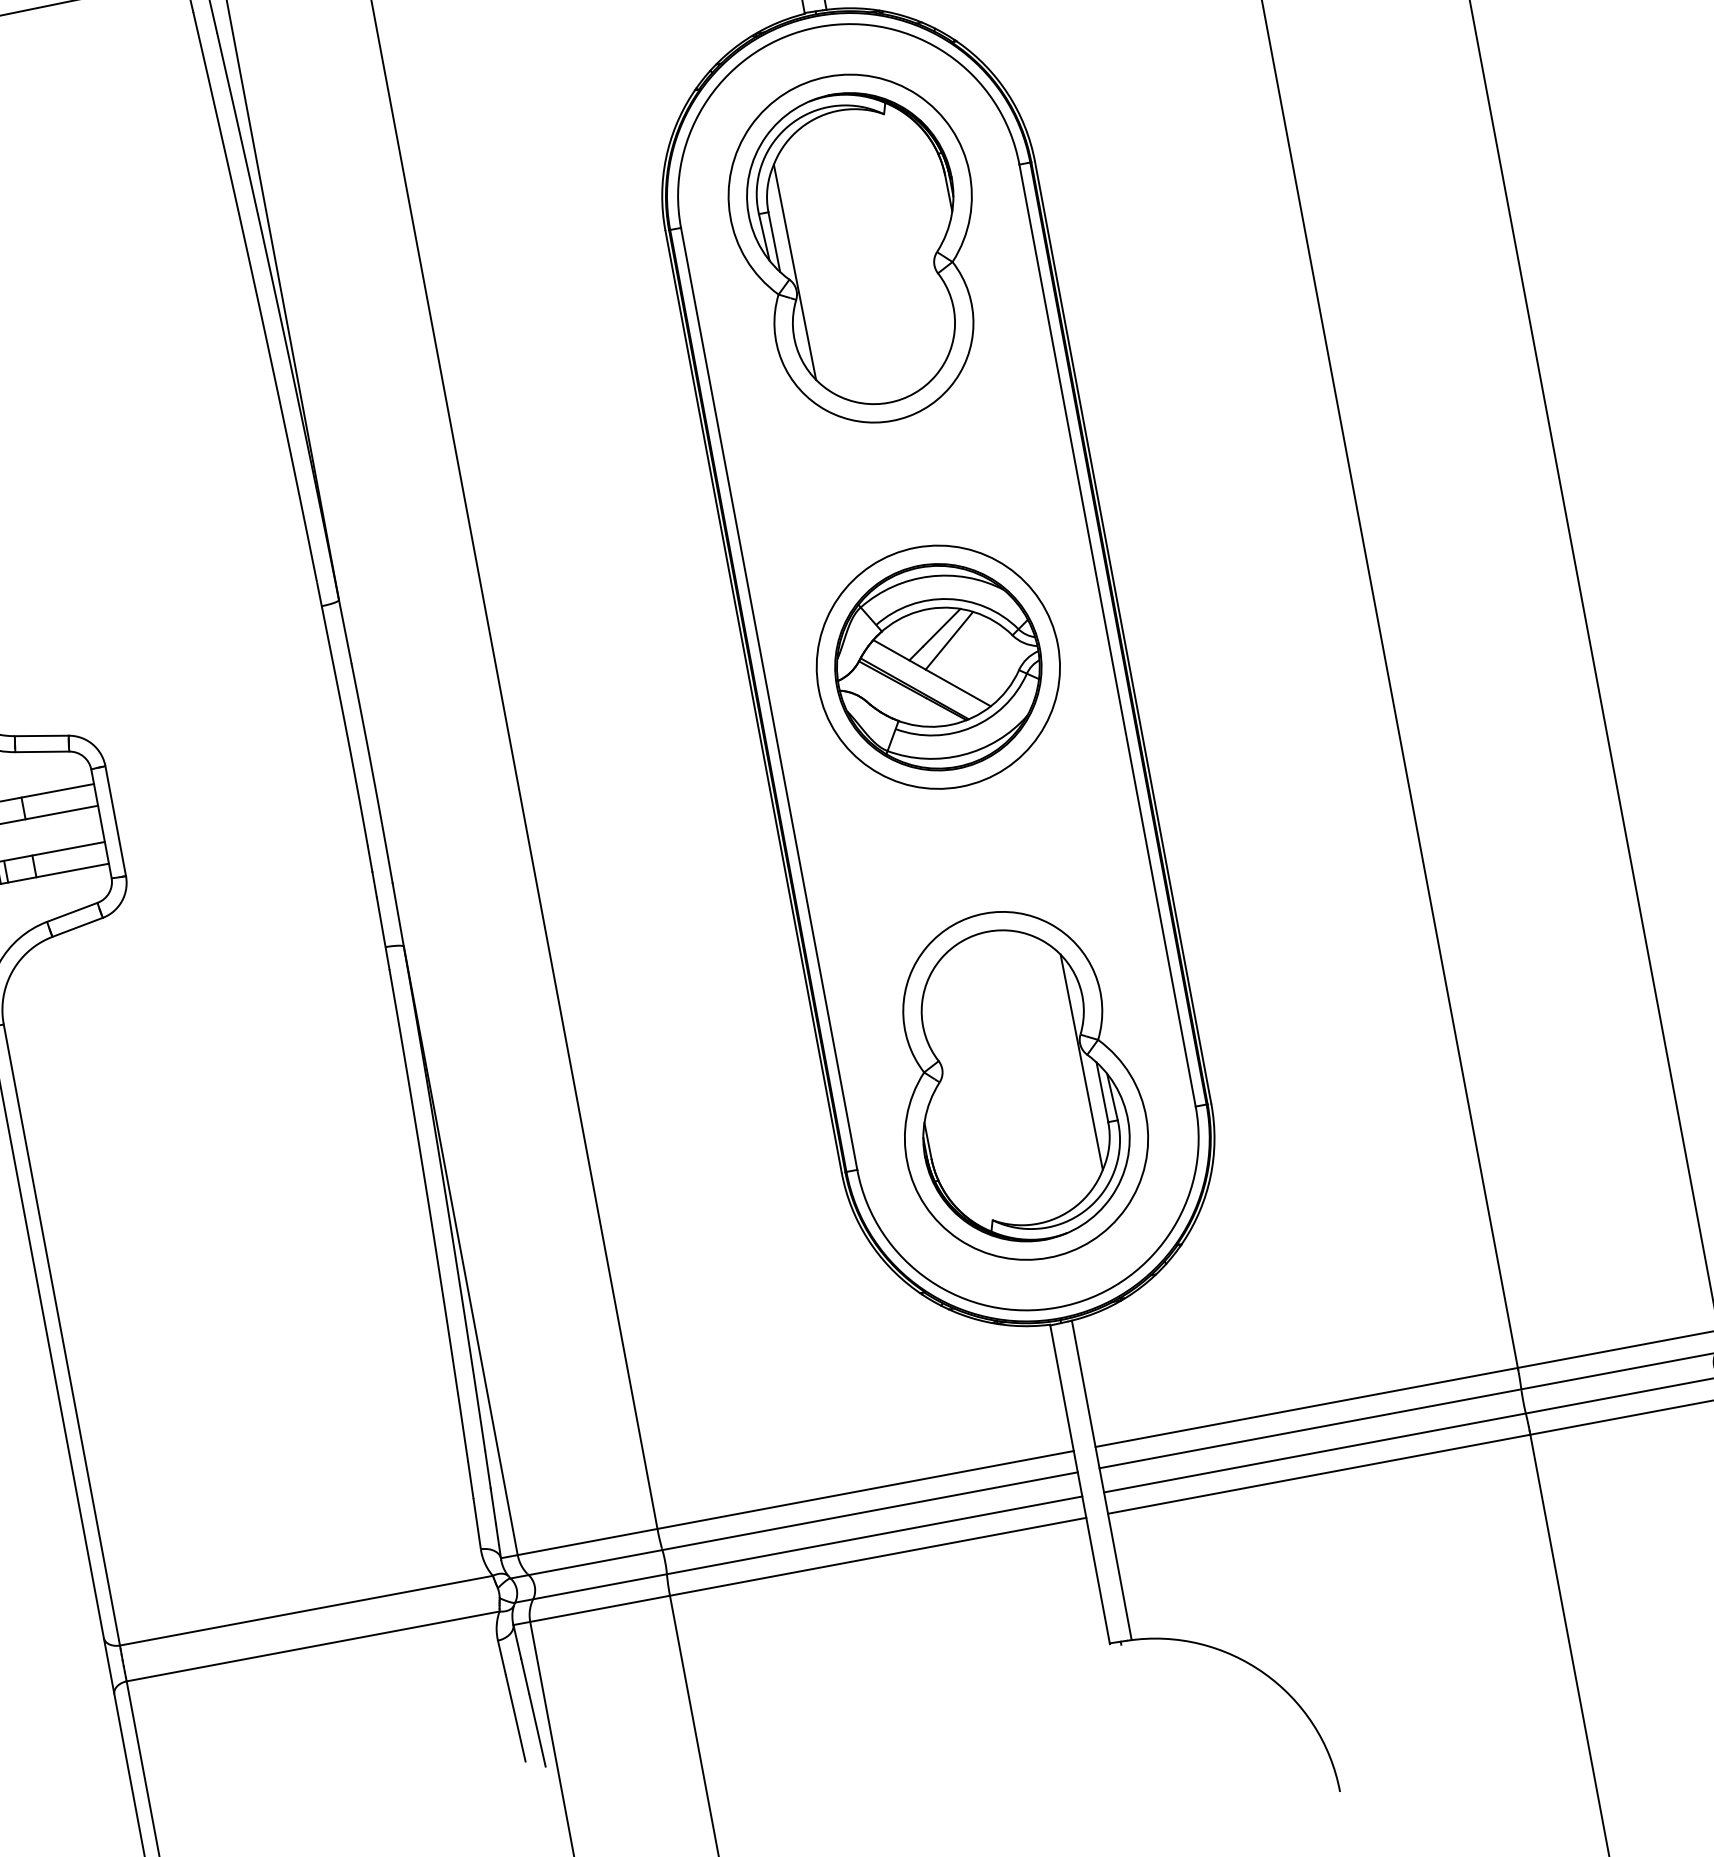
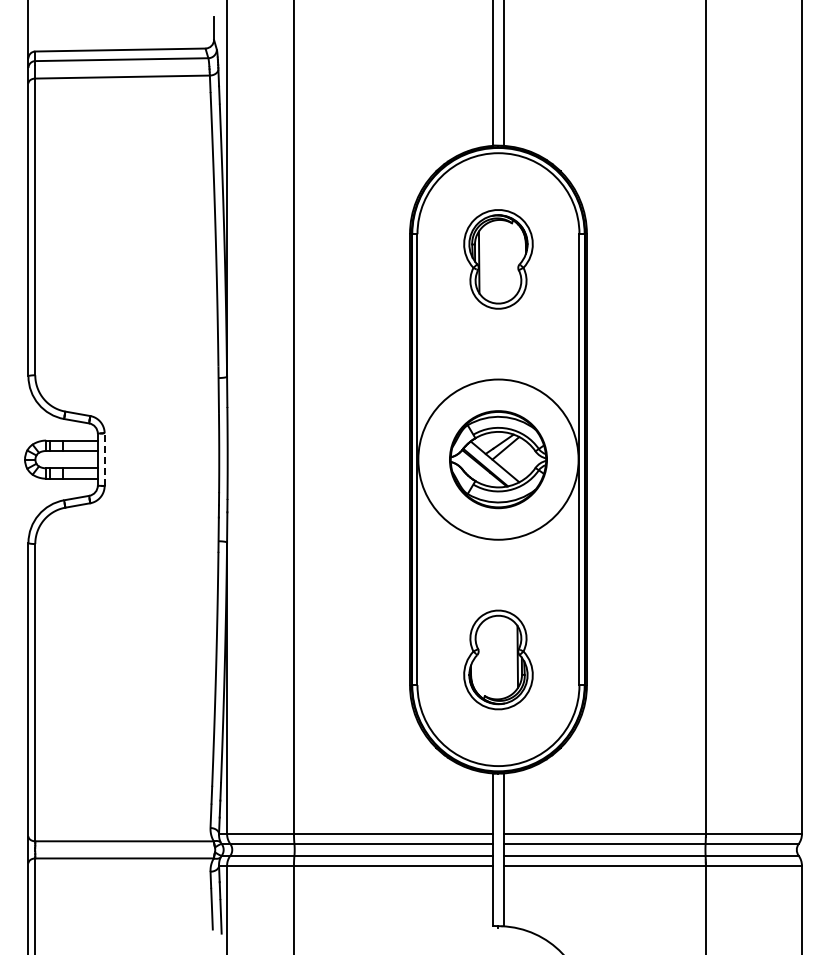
part: (860, 249) -> (498, 259), size x0.6
circle: (938, 666) -> (498, 459), size x1.4
line: (115, 820) -> (104, 459), solid -> dashed
part: (1016, 1084) -> (498, 659), size x0.6

